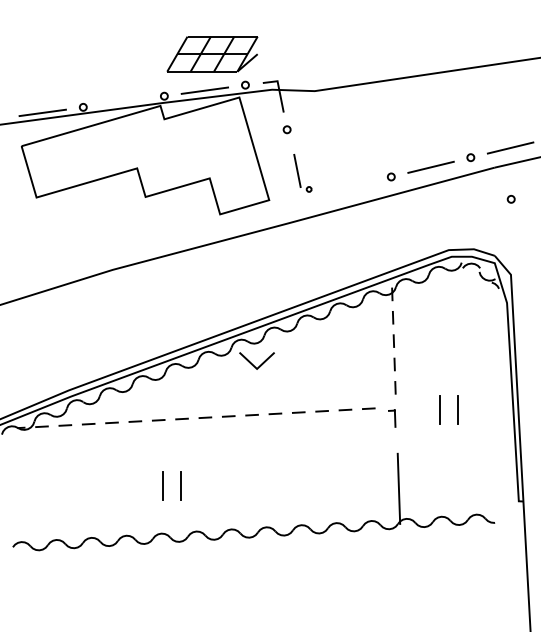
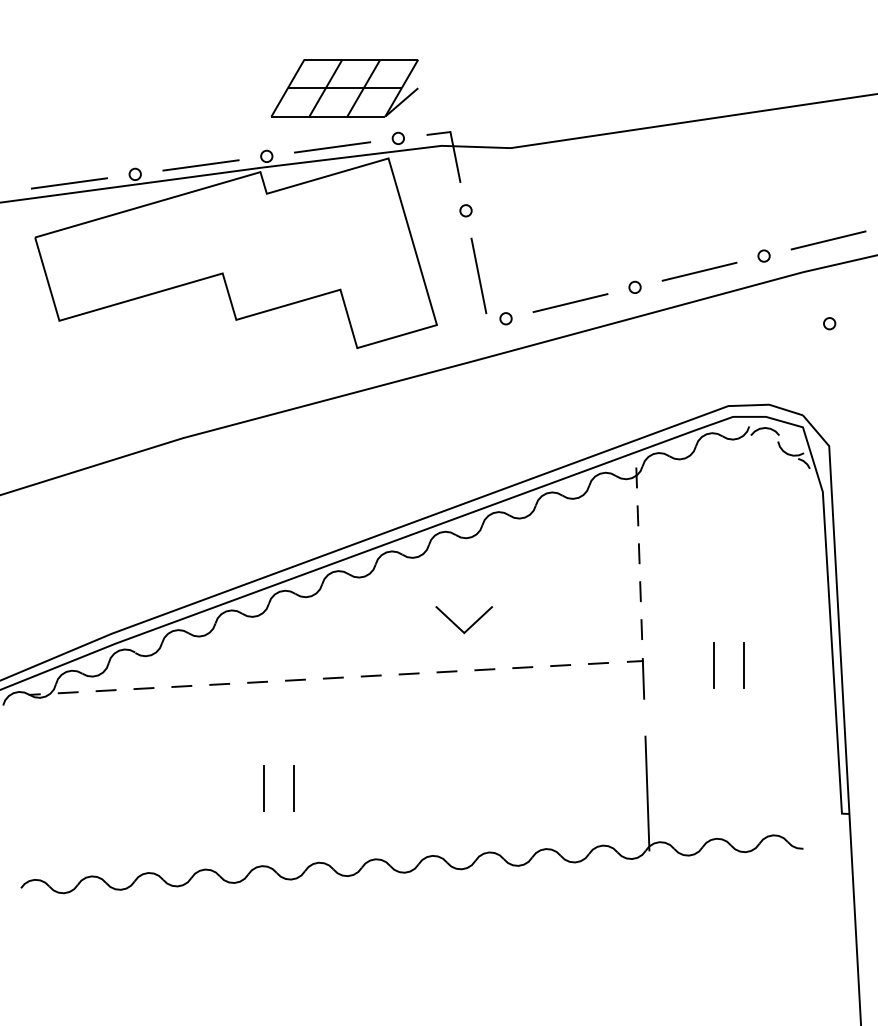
line: (123, 101) -> (200, 164), added
part: (302, 173) -> (490, 281), size x1.43
line: (351, 186) -> (570, 302), added
line: (252, 363) -> (456, 624), moved
part: (391, 418) -> (635, 679), size x1.43

